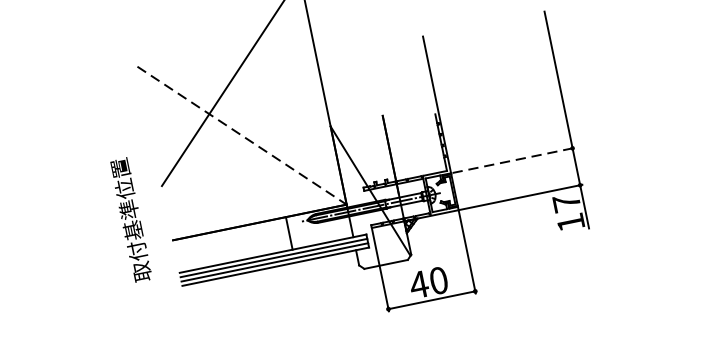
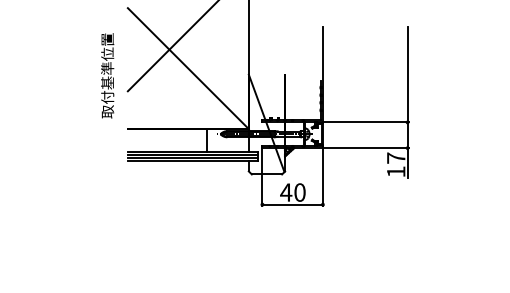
line: (242, 135) -> (188, 68), dashed -> solid
line: (513, 160) -> (366, 122), dashed -> solid
text: (130, 219) -> (107, 75), moved

